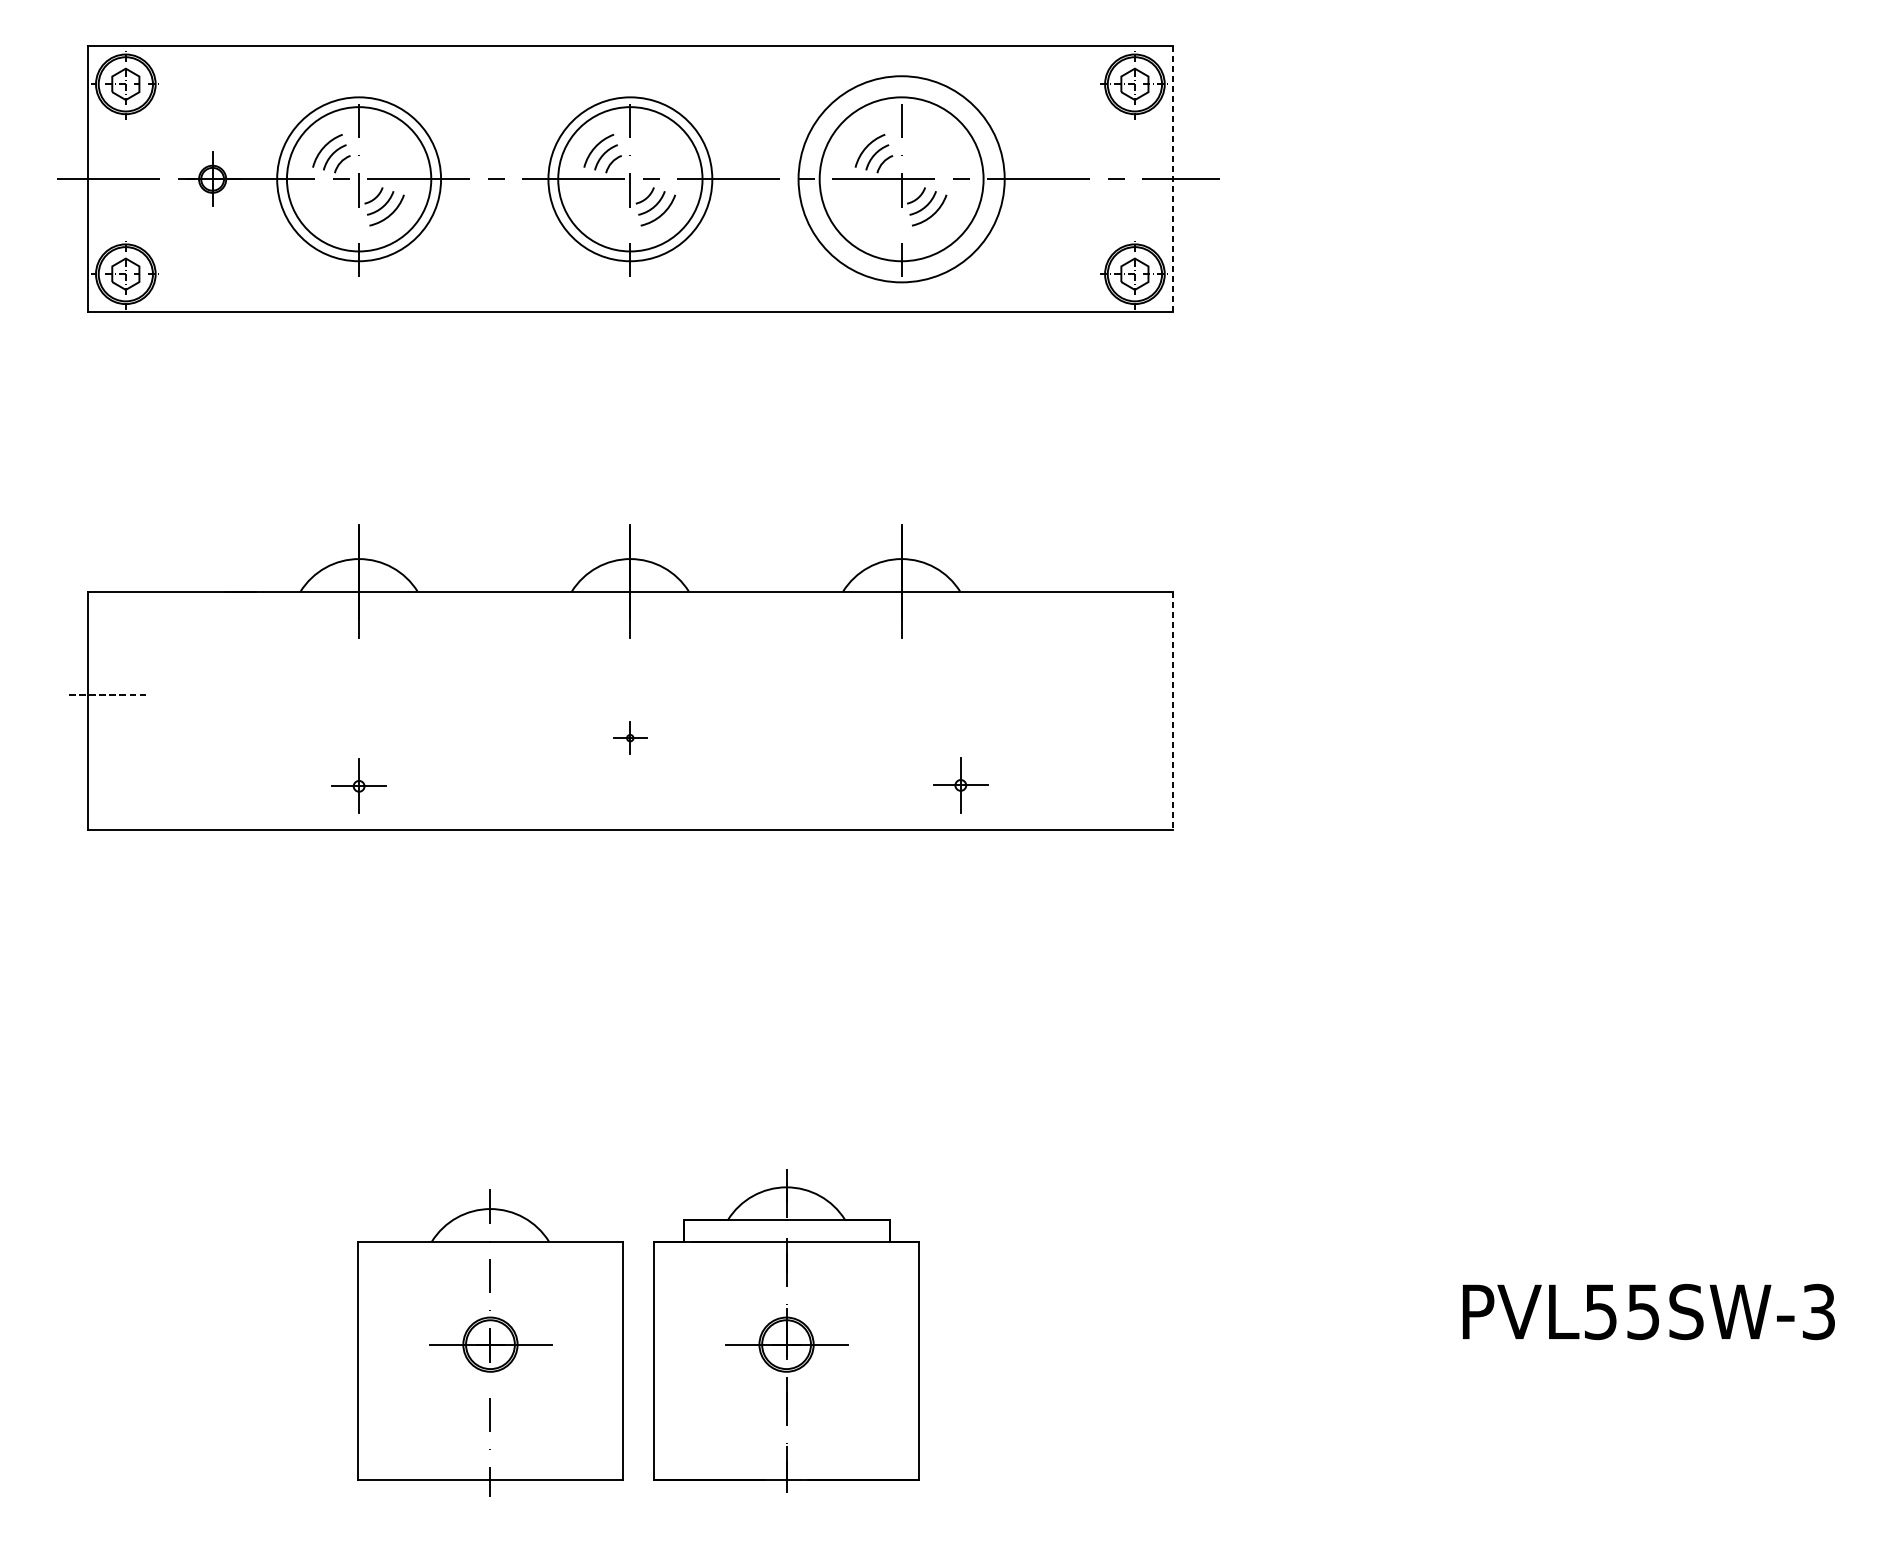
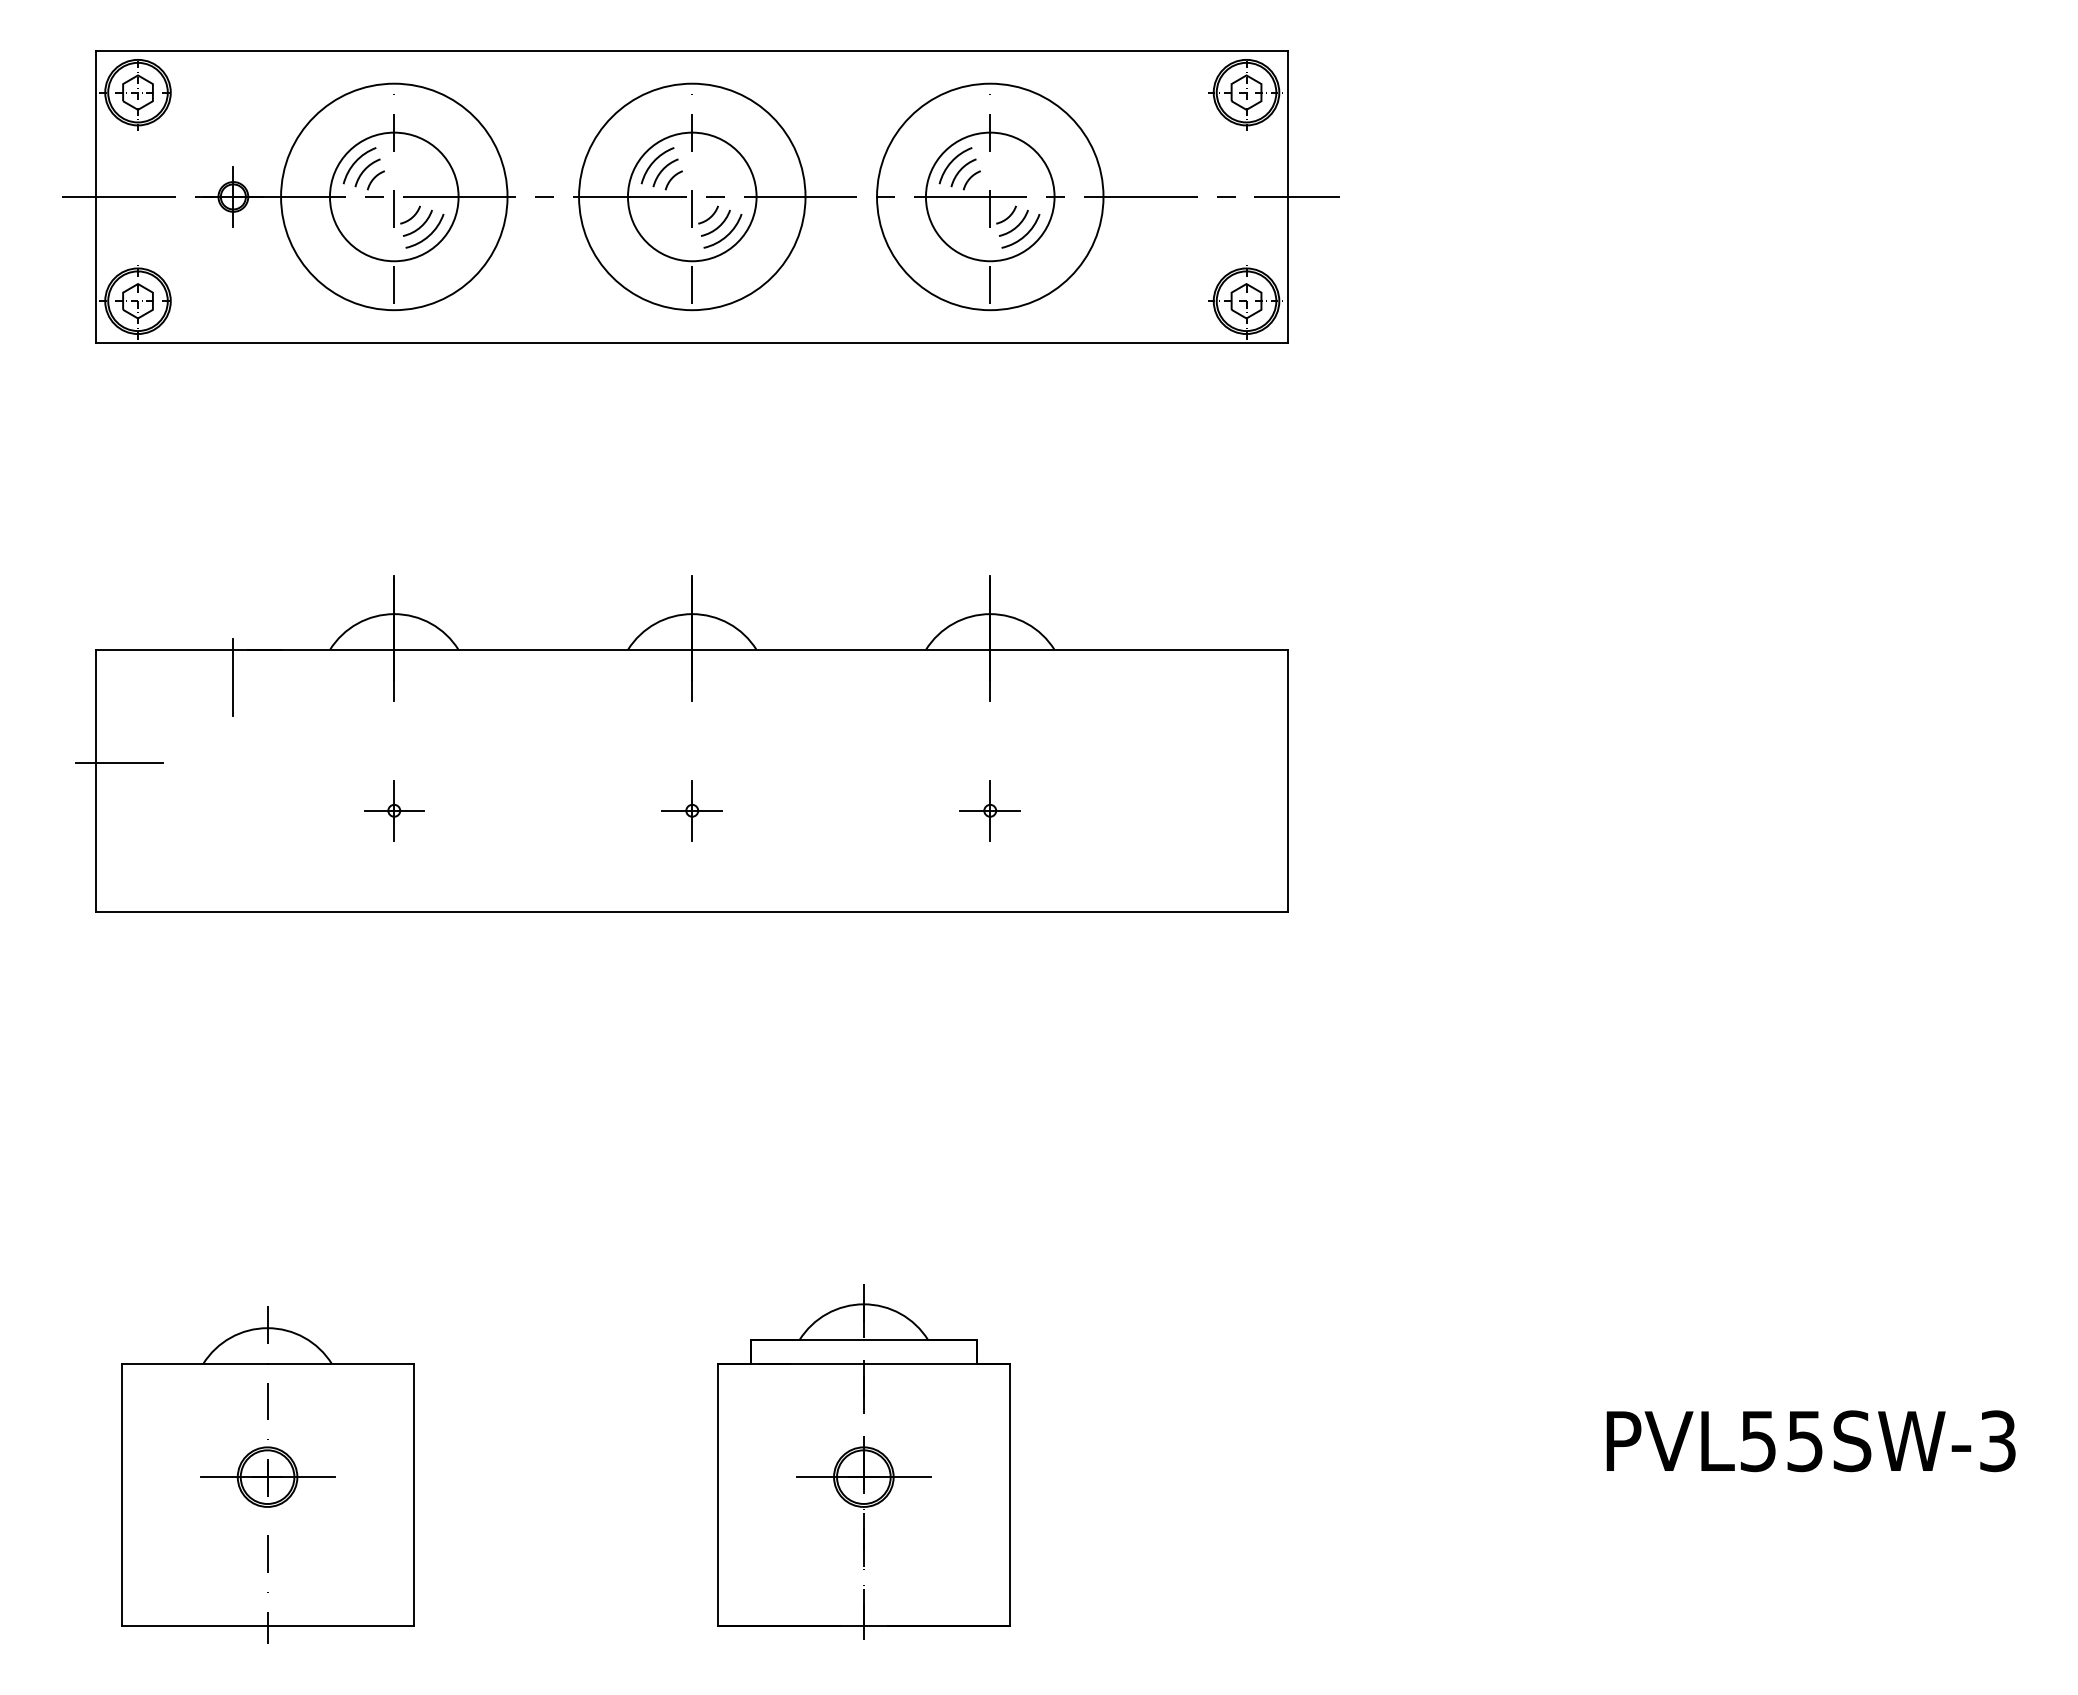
circle: (358, 178) -> (393, 196), size x0.71
circle: (359, 178) -> (394, 196), size x1.43
circle: (629, 178) -> (691, 196), size x0.71
circle: (630, 178) -> (692, 196), size x1.43
circle: (900, 178) -> (989, 196), size x0.71
line: (1173, 178) -> (1288, 196), dashed -> solid
line: (212, 616) -> (233, 677), added
line: (108, 695) -> (119, 763), dashed -> solid
line: (1173, 711) -> (1288, 781), dashed -> solid
part: (629, 737) -> (691, 810), size x1.67
part: (960, 785) -> (989, 810), moved
part: (359, 786) -> (394, 810), moved
part: (490, 1342) -> (267, 1474), moved

